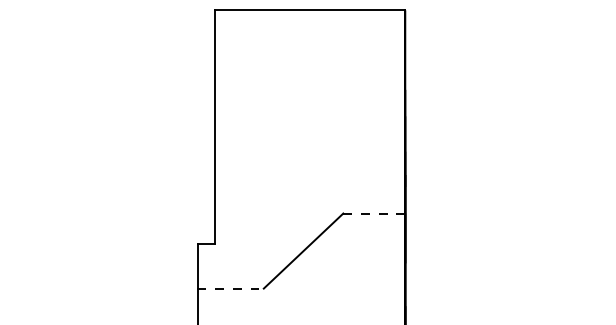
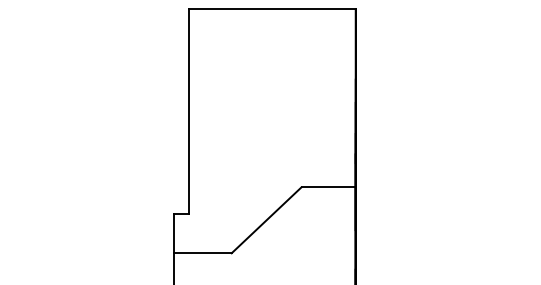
line: (374, 213) -> (328, 187), dashed -> solid
line: (231, 288) -> (203, 253), dashed -> solid

